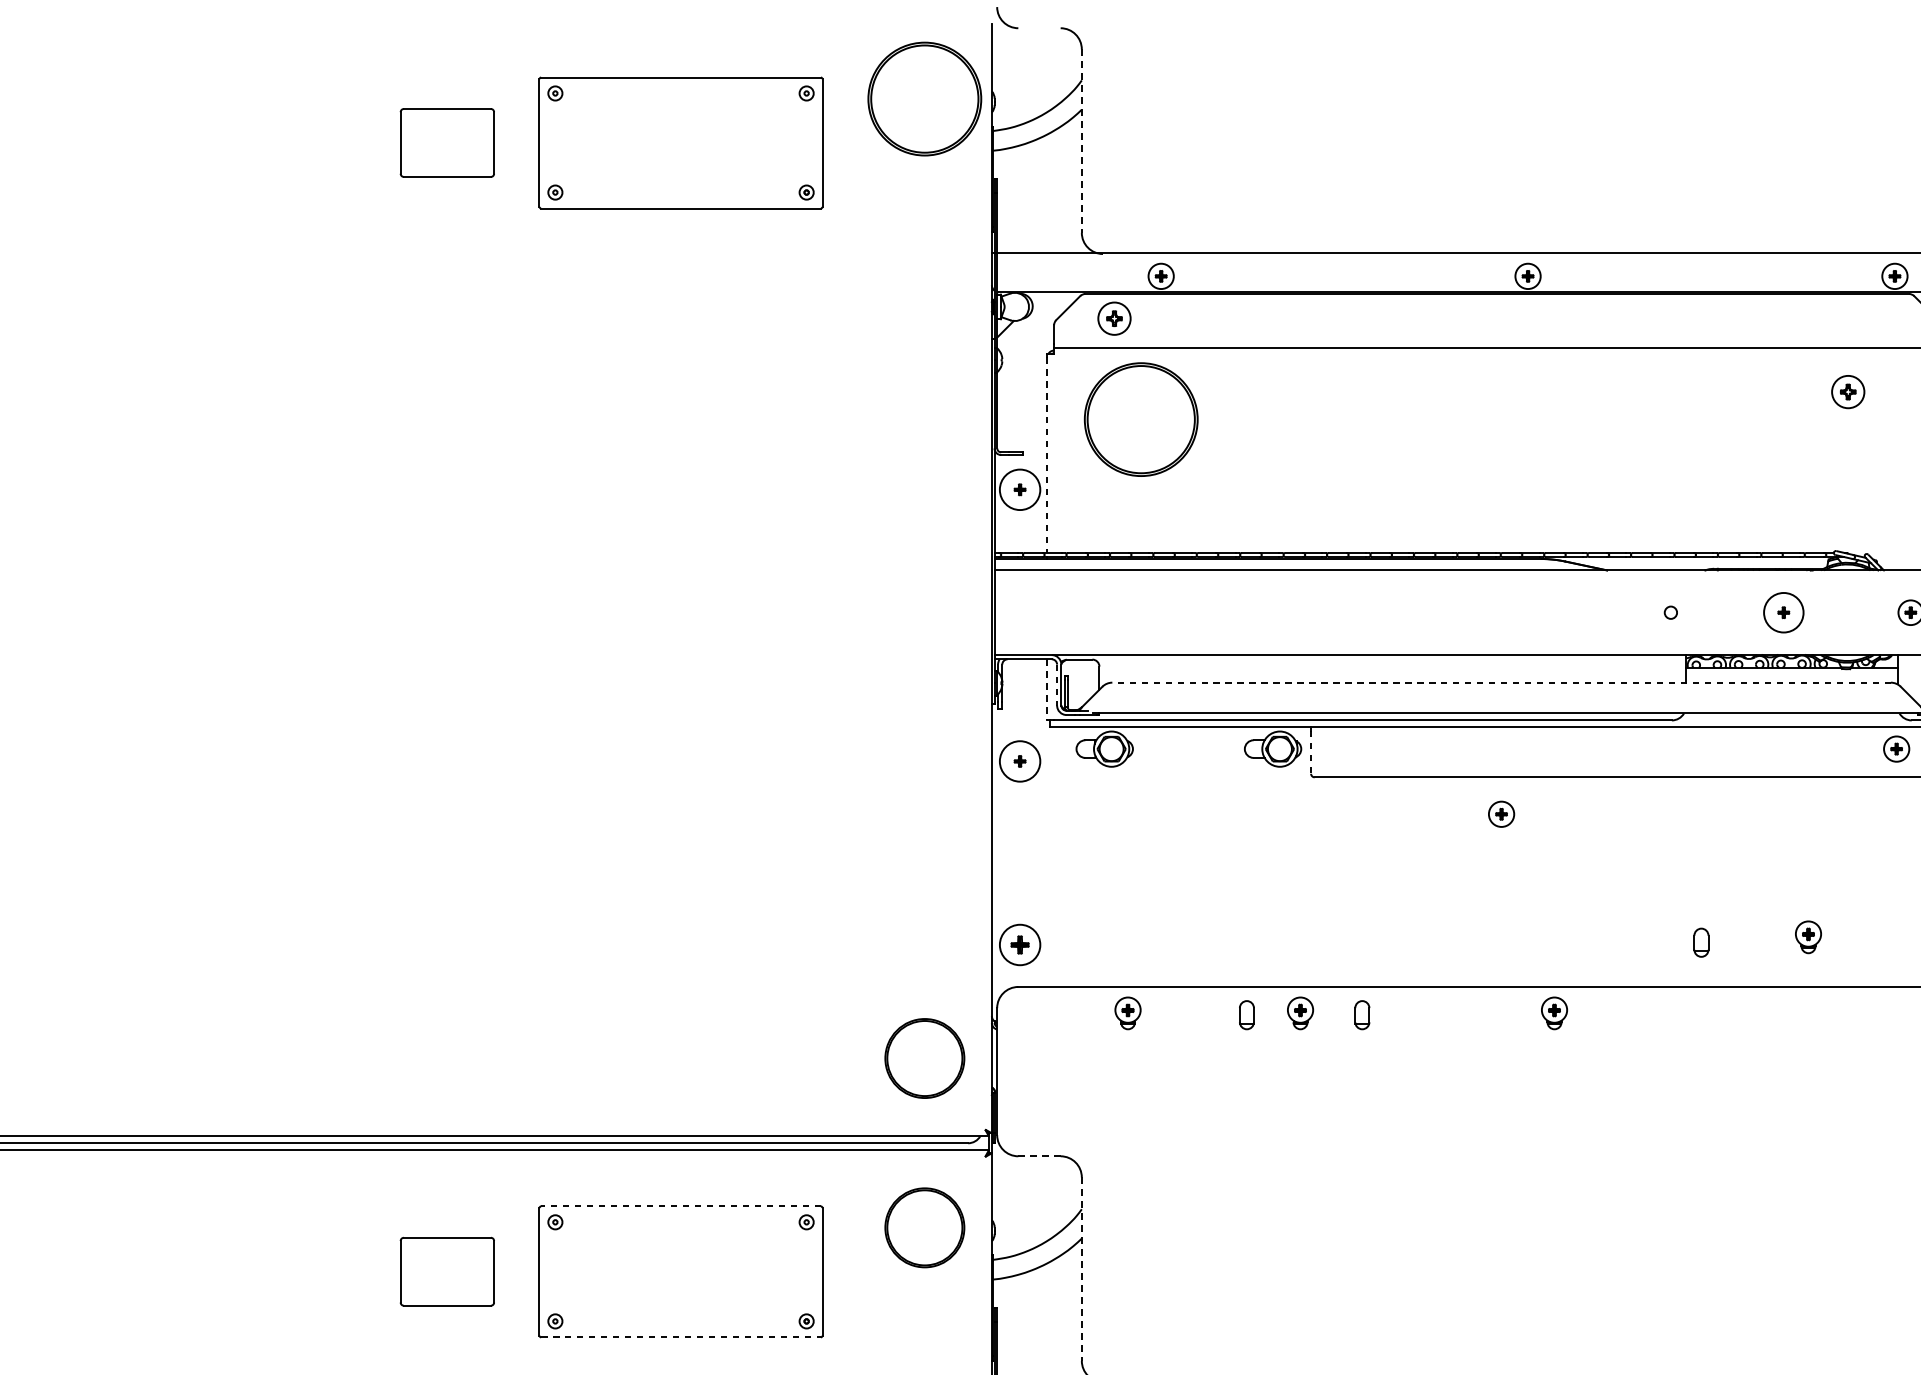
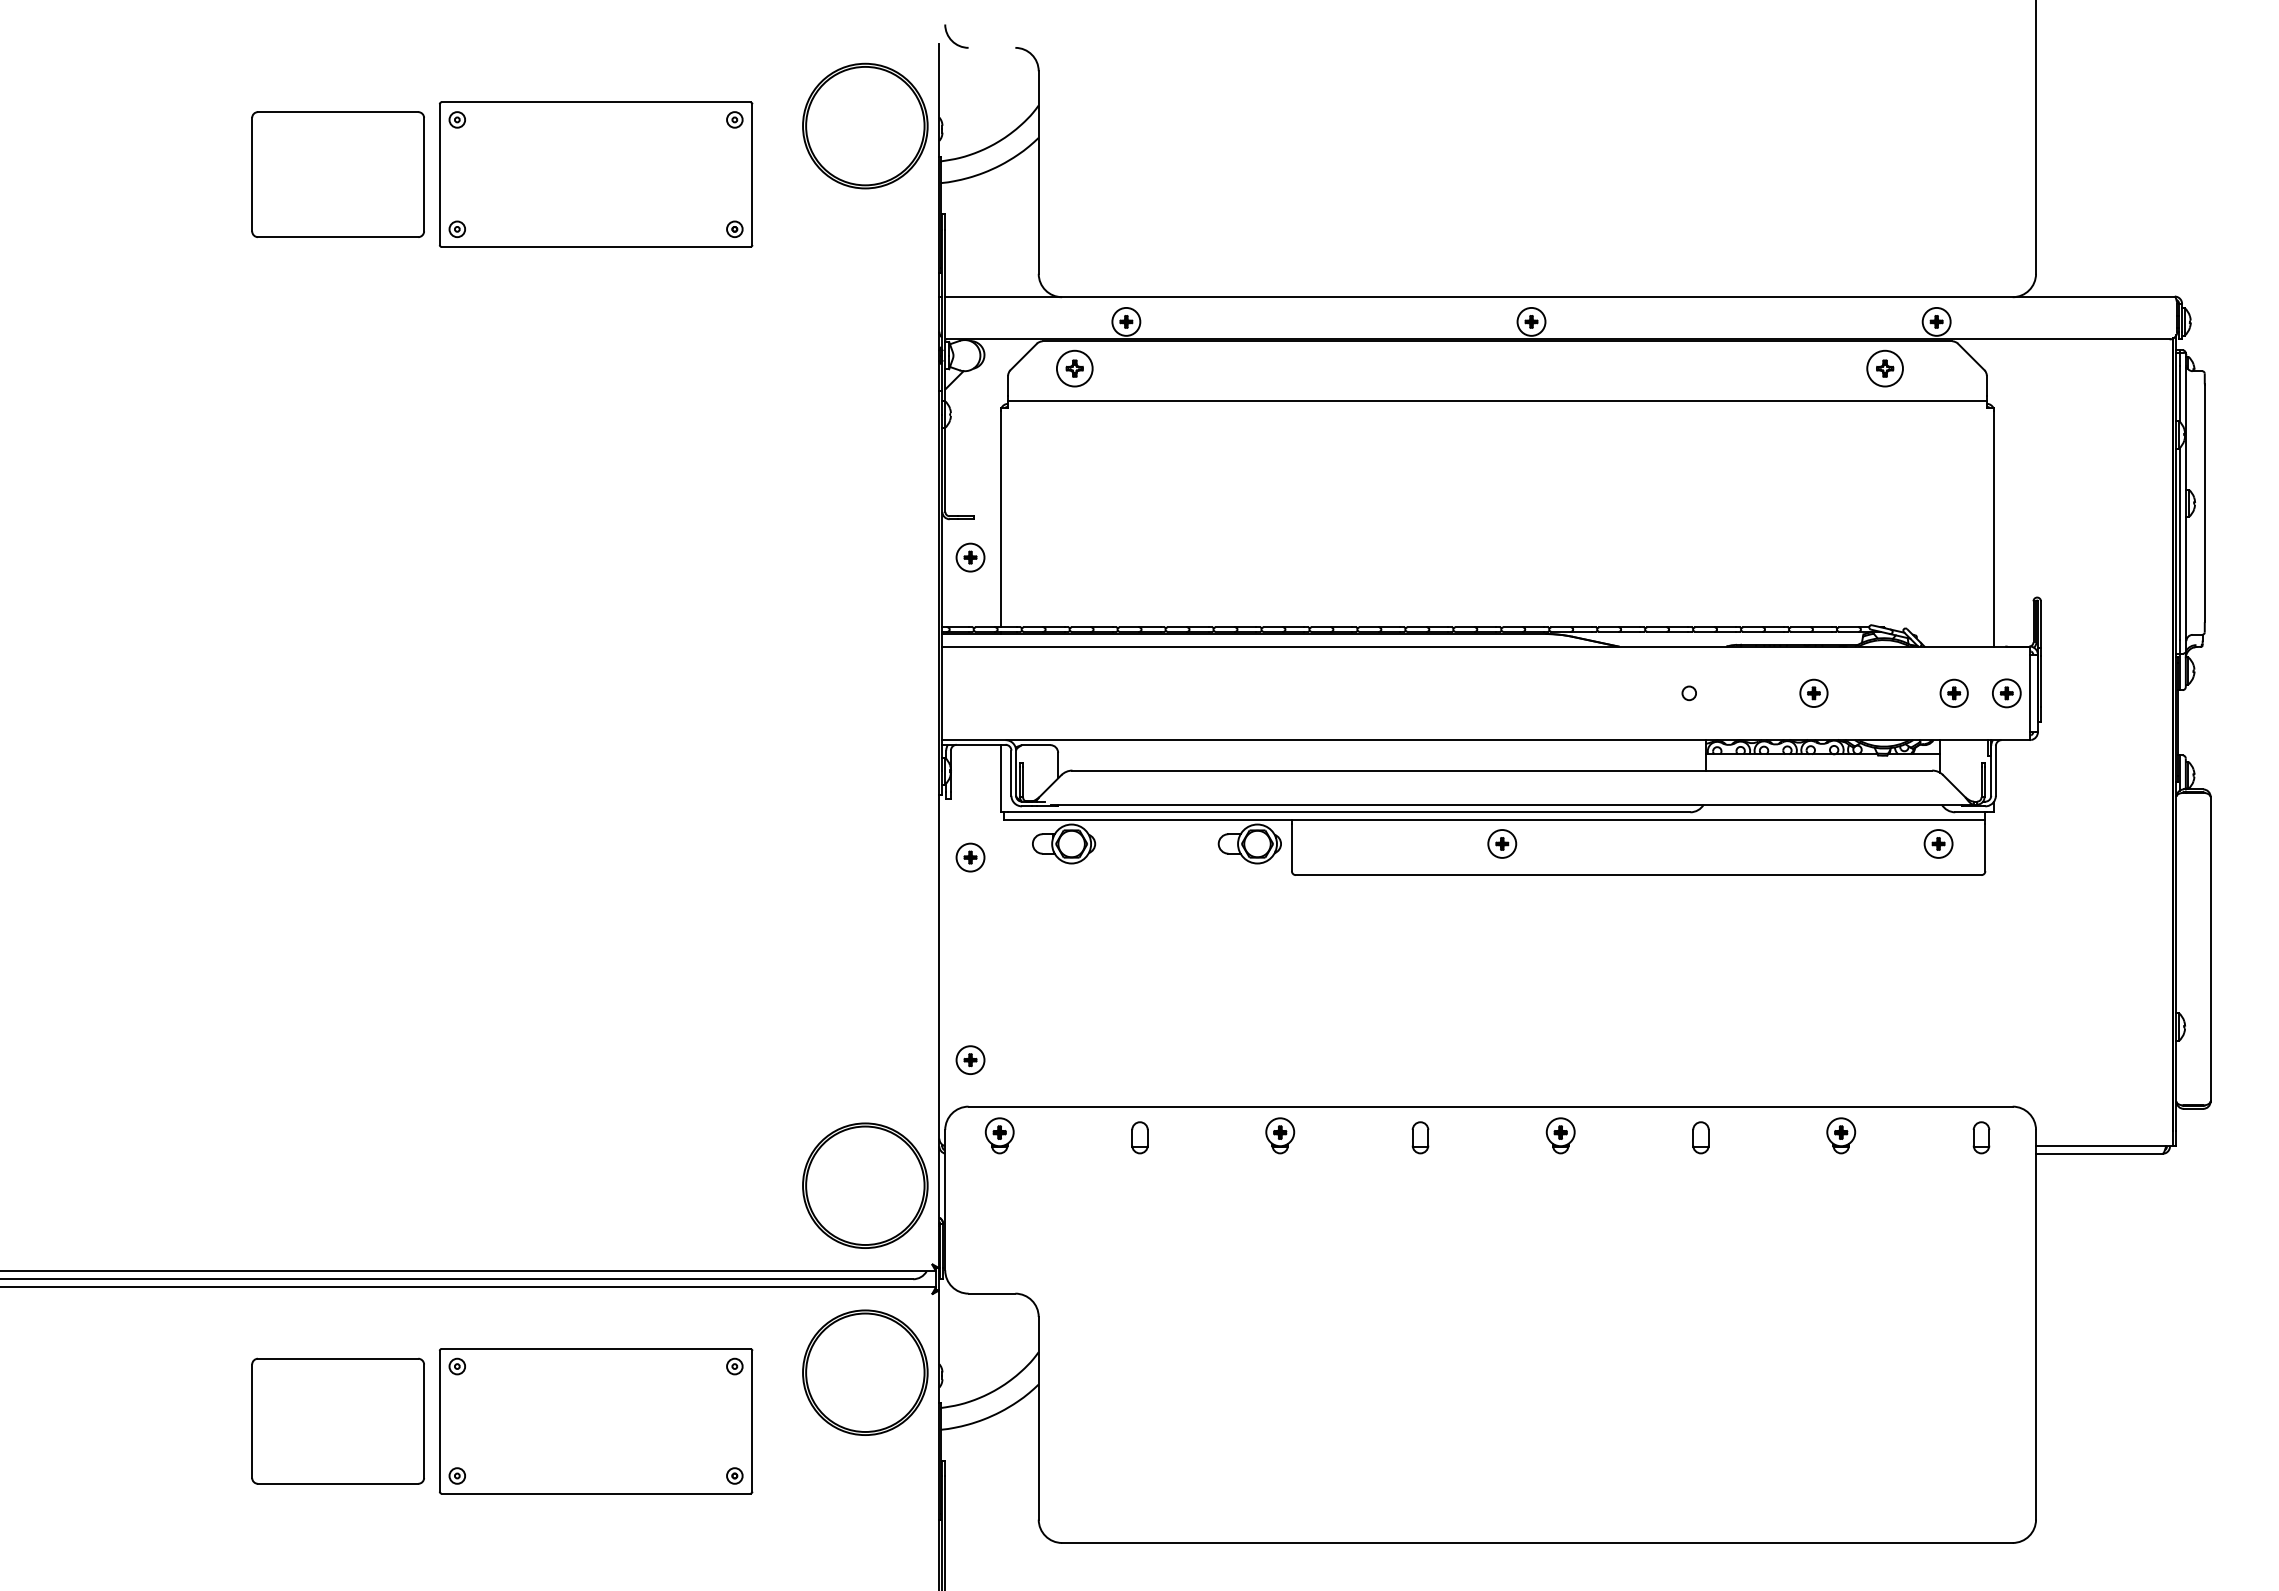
line: (1081, 141) -> (1038, 173), dashed -> solid
part: (446, 142) -> (337, 174), size x1.67
part: (1847, 391) -> (1884, 368), moved
part: (1141, 419) -> (1104, 479), removed
line: (1047, 455) -> (1000, 519), dashed -> solid
circle: (1020, 489) -> (970, 557), size x0.62
circle: (1783, 612) -> (1813, 693), size x0.62
line: (1501, 682) -> (1502, 770), dashed -> solid
line: (1057, 685) -> (1011, 773), dashed -> solid
line: (1047, 689) -> (1000, 778), dashed -> solid
line: (1310, 752) -> (1291, 847), dashed -> solid
circle: (1020, 761) -> (970, 857), size x0.62
part: (1501, 813) -> (1502, 843), moved
part: (1808, 937) -> (1841, 1135), moved
part: (1700, 942) -> (1700, 1137), moved
part: (1020, 944) -> (970, 1059), size x0.62
part: (1127, 1013) -> (999, 1135), moved
part: (1246, 1014) -> (1139, 1137), moved
part: (1362, 1014) -> (1420, 1137), moved
part: (924, 1058) -> (865, 1185), size x1.43
line: (1039, 1156) -> (992, 1293), dashed -> solid
line: (680, 1205) -> (595, 1348), dashed -> solid
part: (924, 1227) -> (865, 1372), size x1.43
line: (1081, 1269) -> (1038, 1418), dashed -> solid
part: (446, 1271) -> (337, 1420), size x1.67
line: (681, 1337) -> (596, 1493), dashed -> solid

